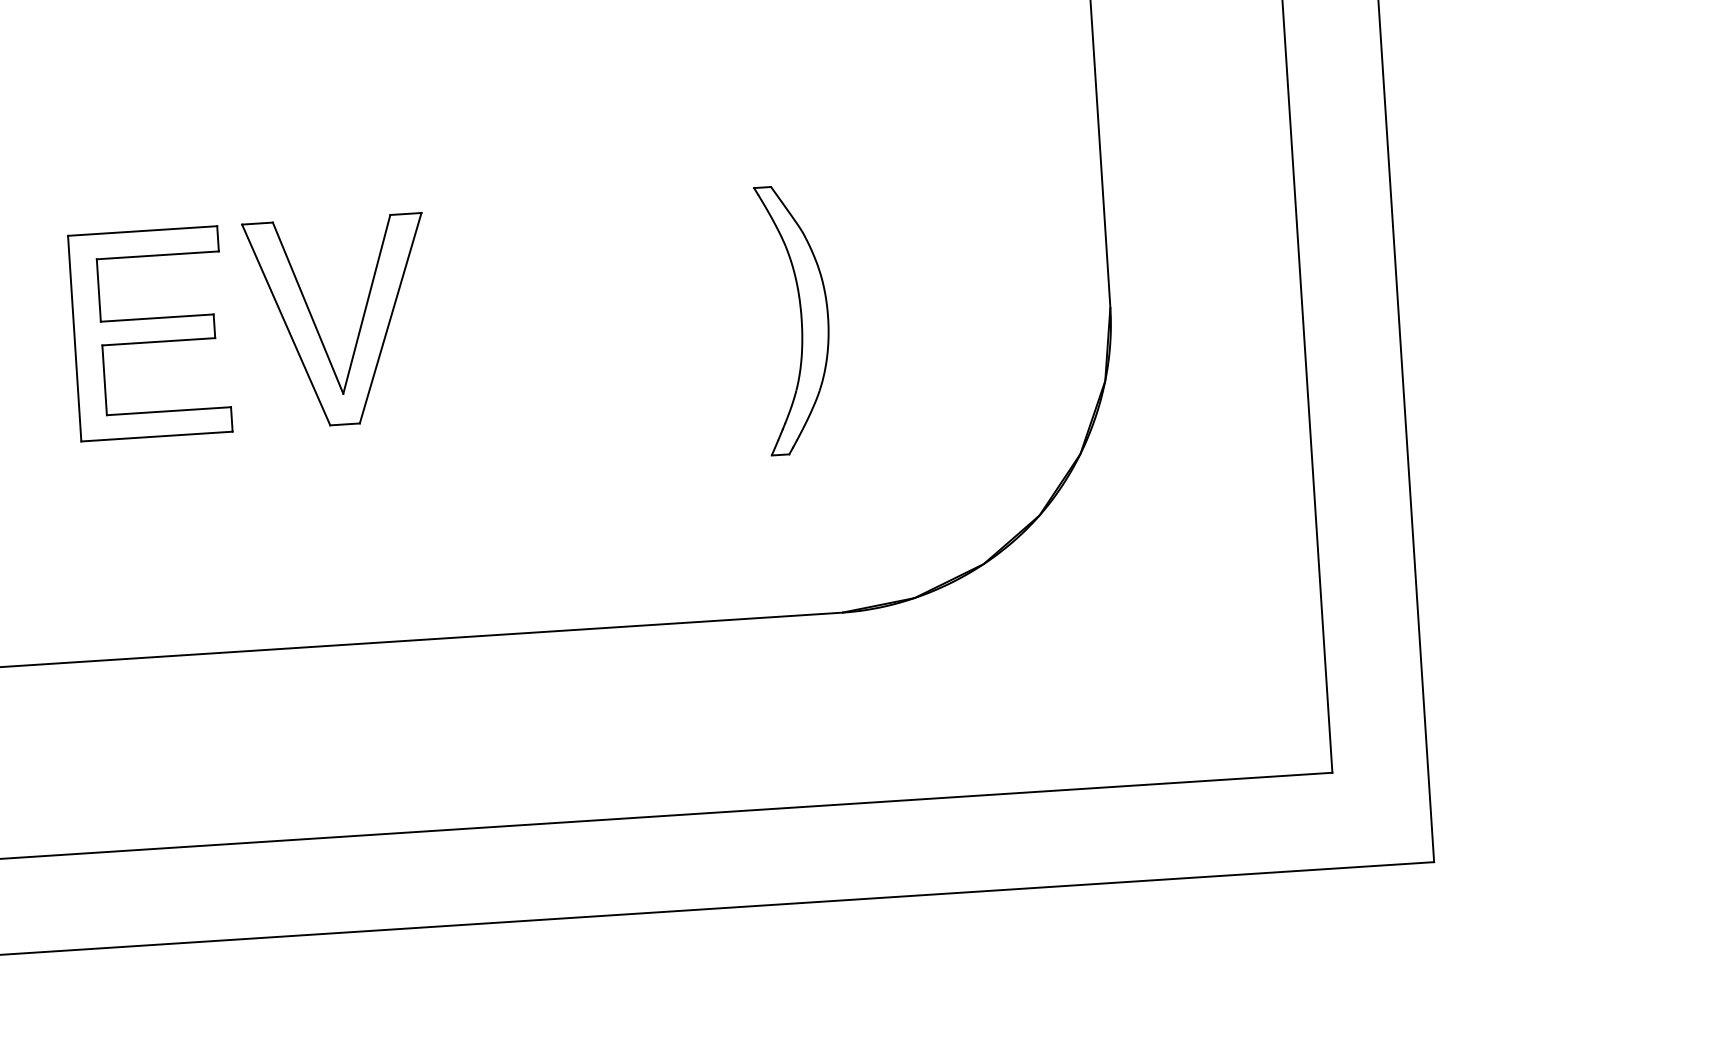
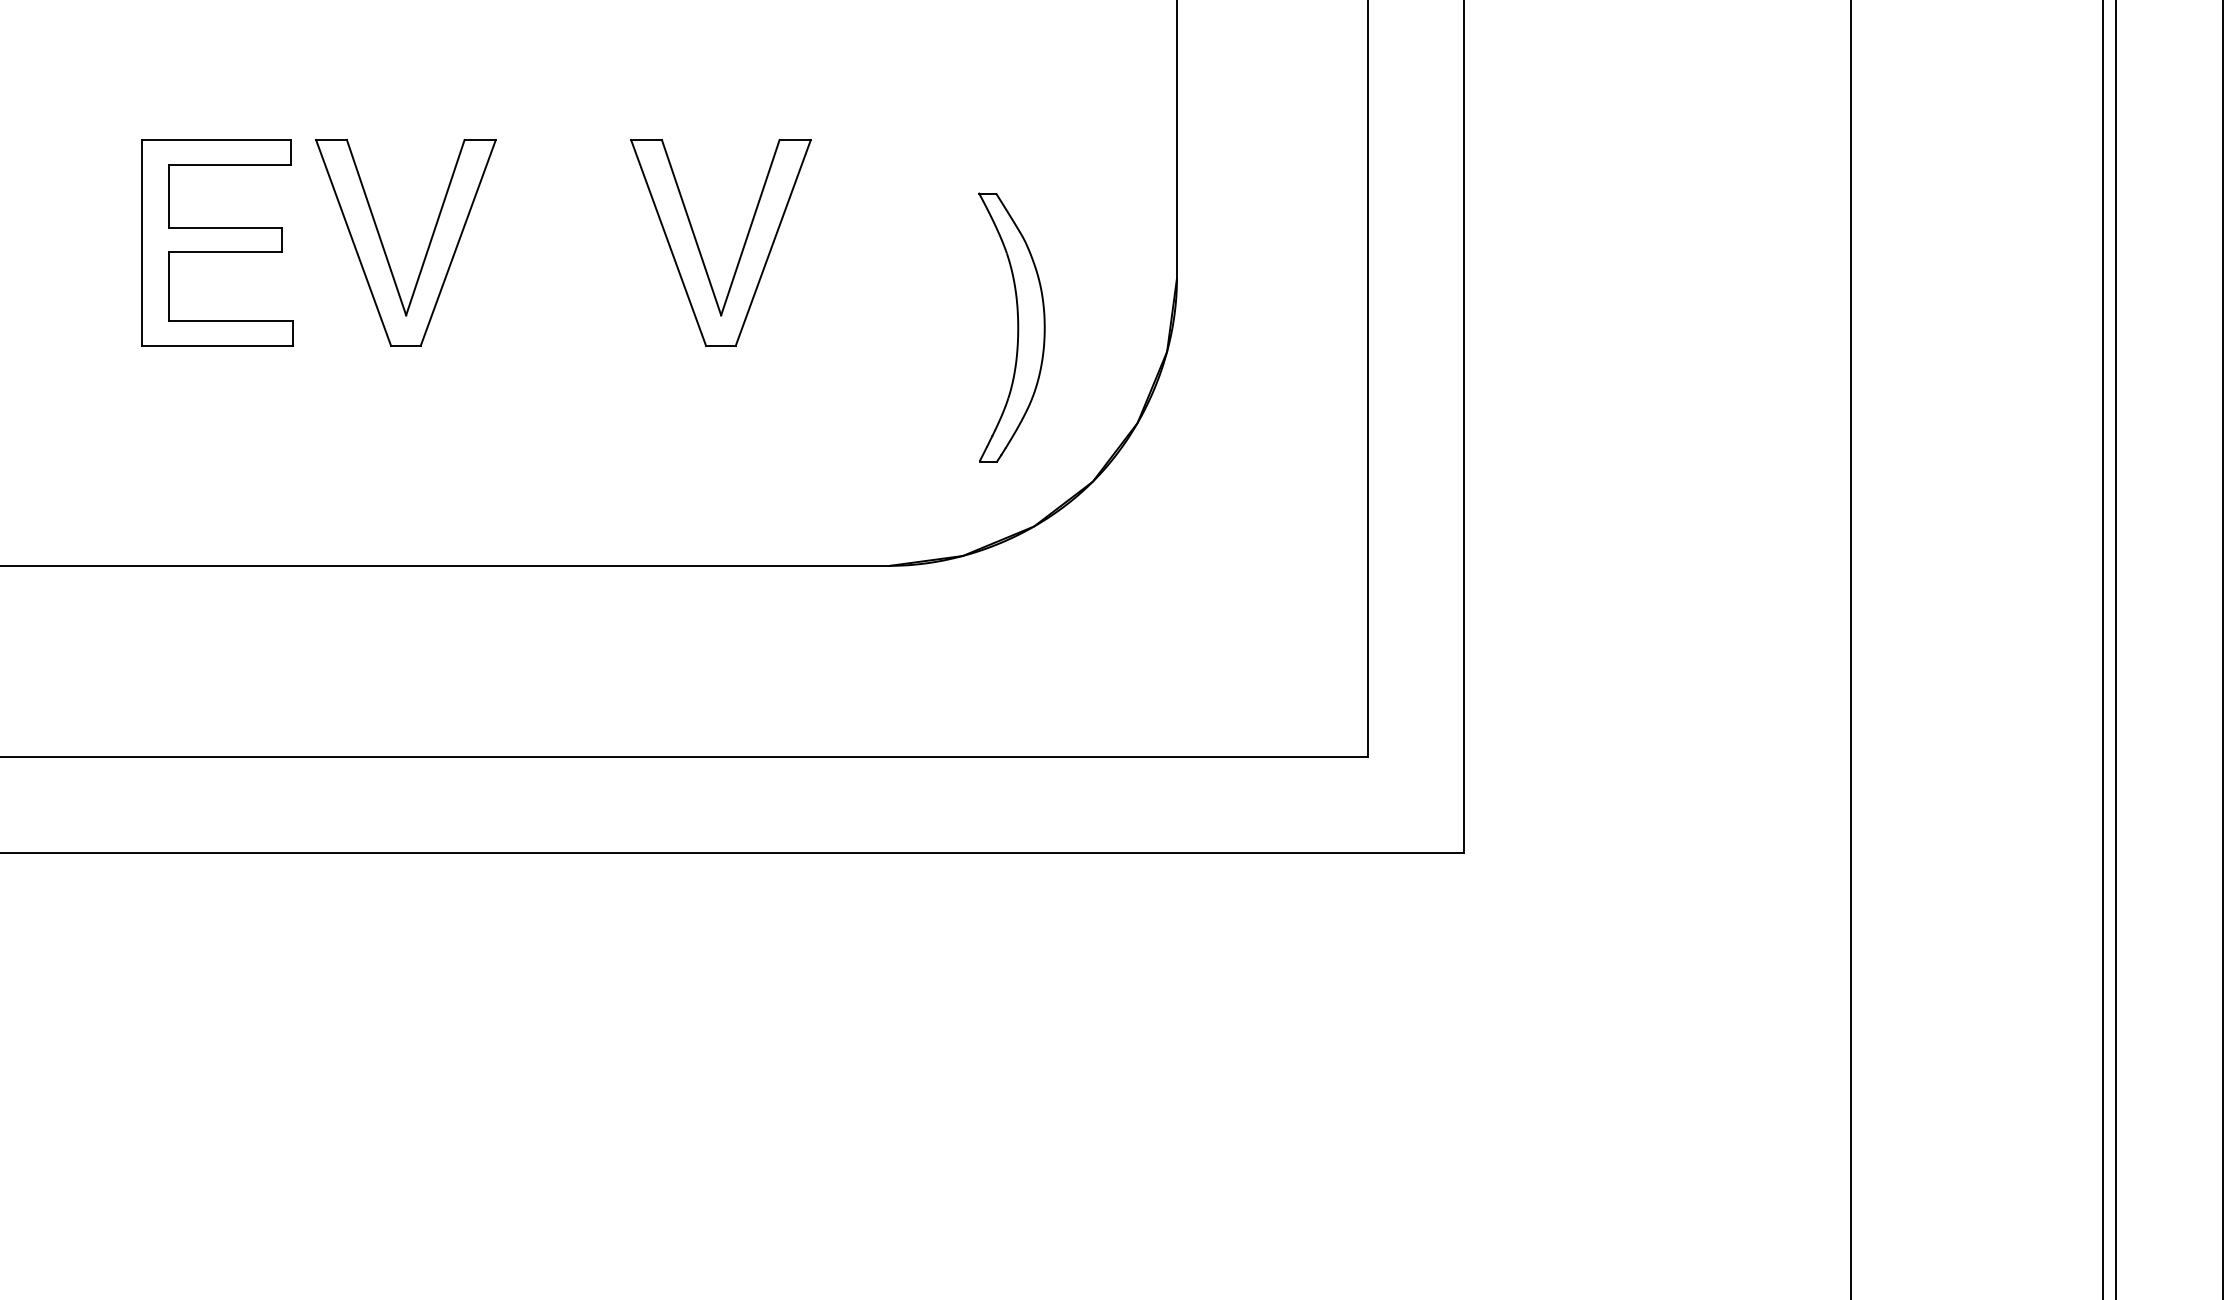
part: (632, 310) -> (700, 250), added
part: (794, 319) -> (1011, 327), moved

